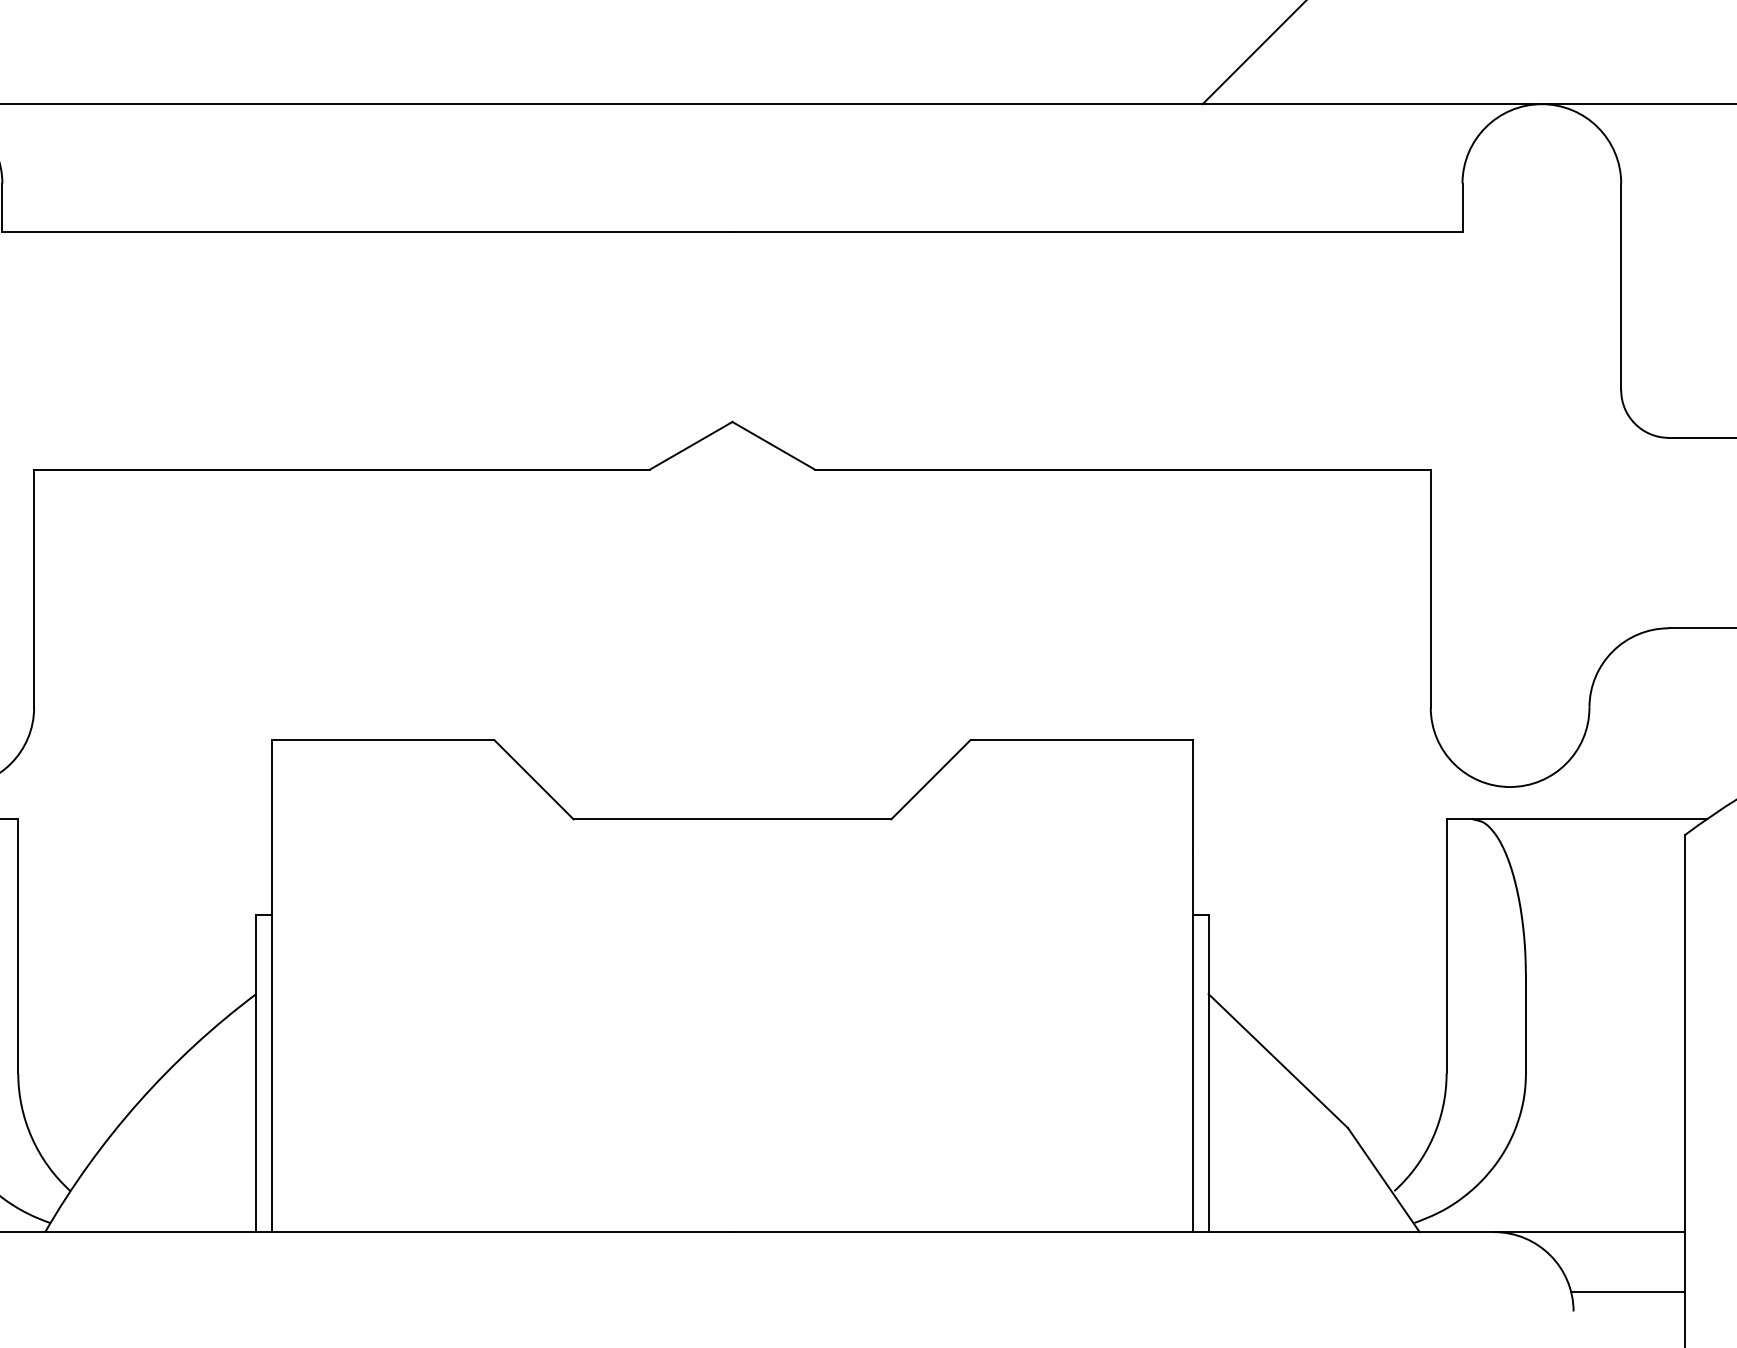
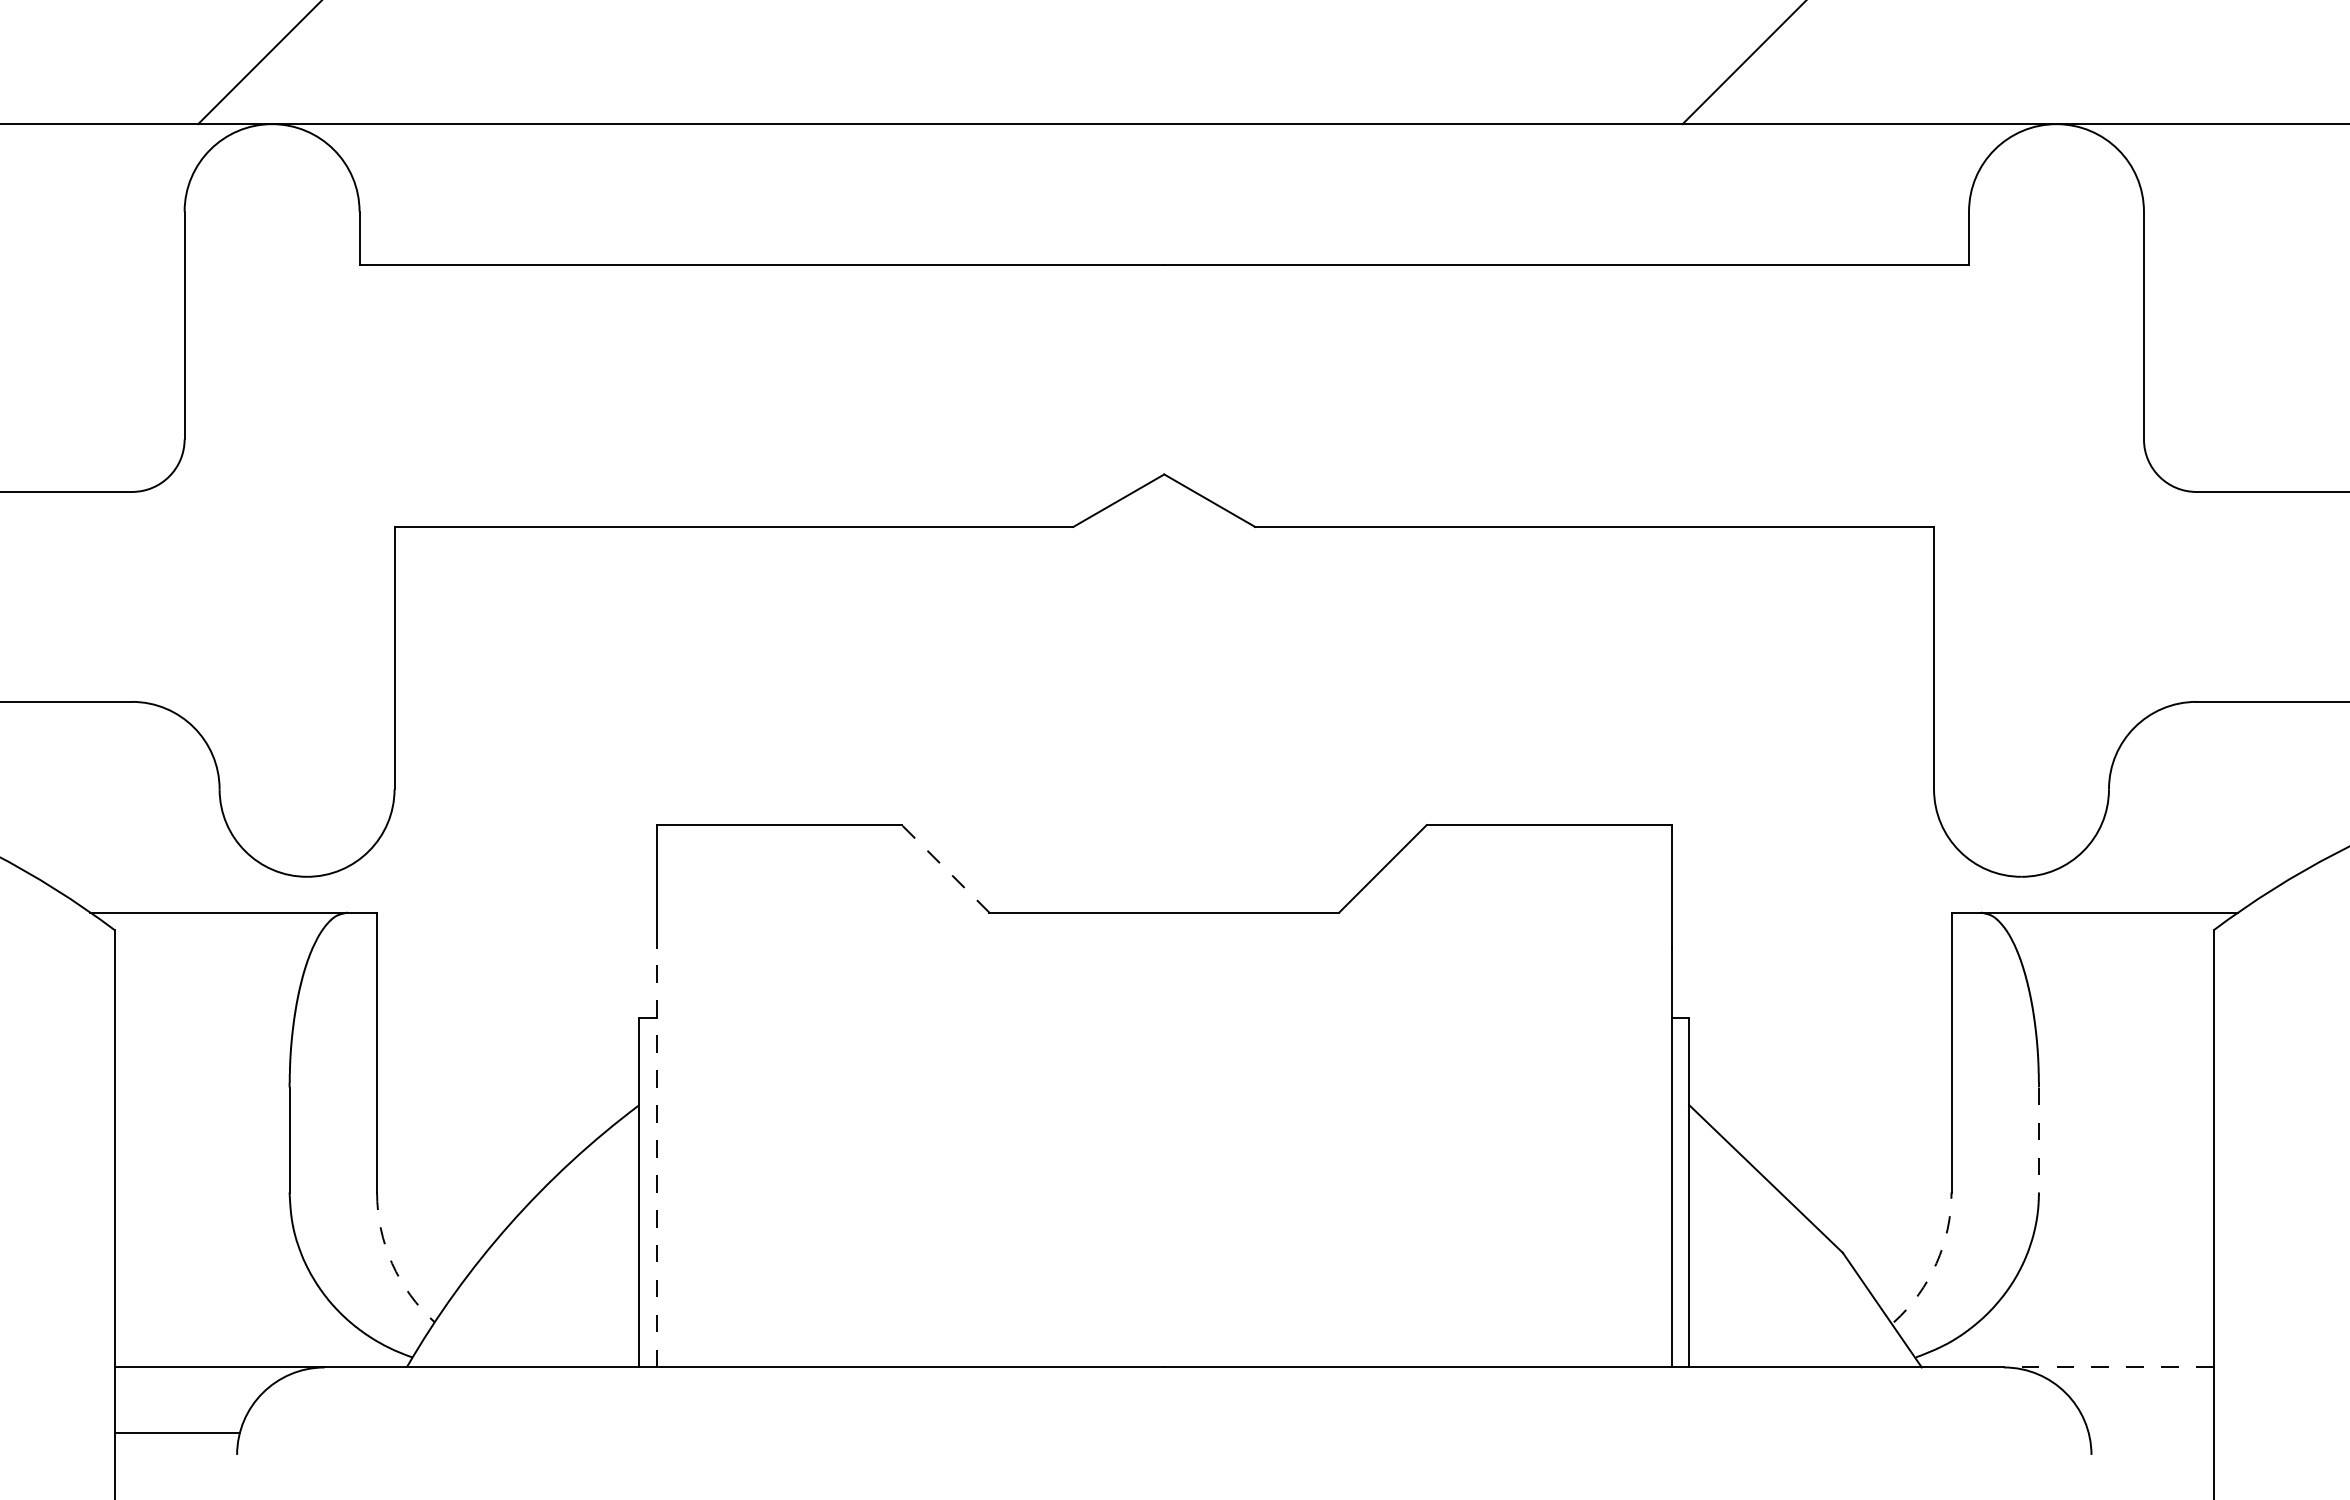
line: (533, 779) -> (945, 868), solid -> dashed
line: (1526, 1026) -> (2039, 1140), solid -> dashed
line: (271, 1041) -> (656, 1157), solid -> dashed
arc: (32, 1137) -> (392, 1263), solid -> dashed
arc: (1432, 1137) -> (1936, 1263), solid -> dashed
line: (1589, 1232) -> (2108, 1367), solid -> dashed
line: (1627, 1292) -> (2150, 1433), removed

